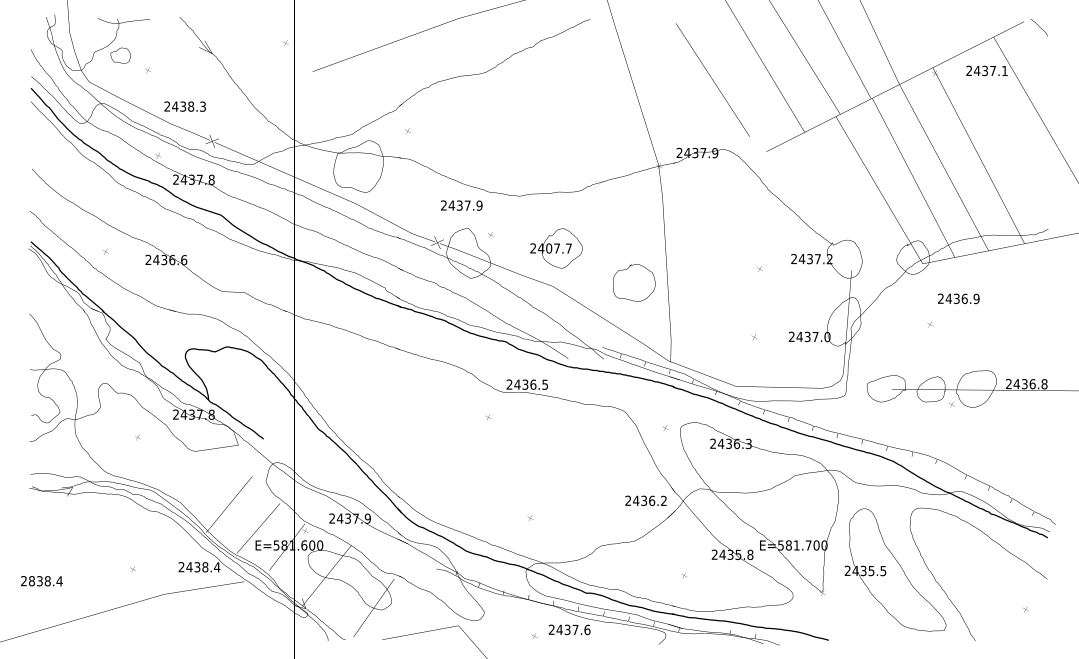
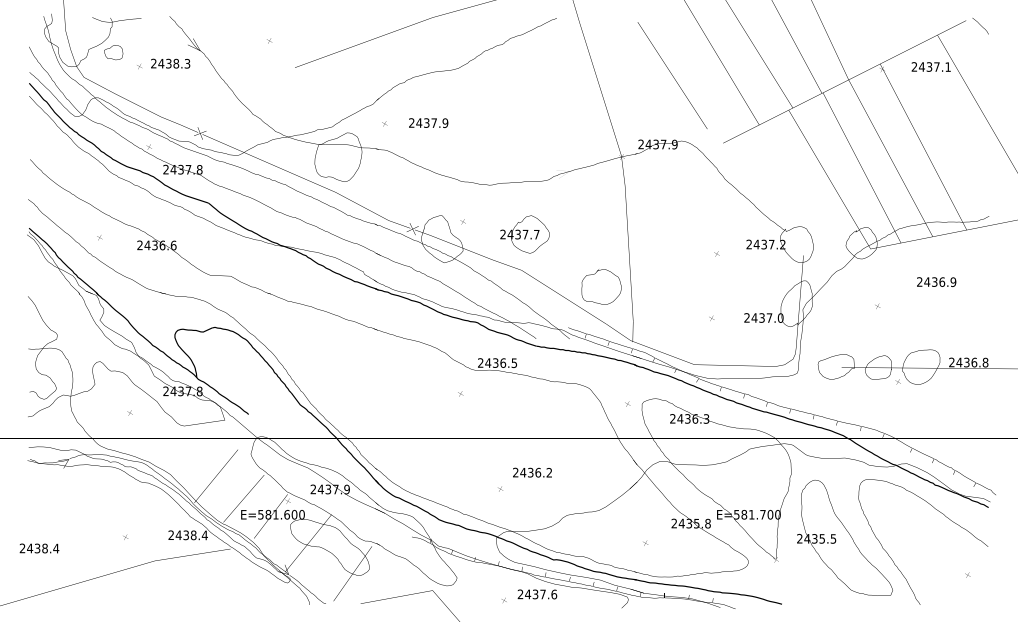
text: (184, 106) -> (170, 63), moved
text: (461, 204) -> (428, 122), moved
text: (548, 248) -> (517, 234), 2407.7 -> 2437.7
part: (634, 282) -> (601, 286), moved
text: (958, 298) -> (936, 281), moved
text: (646, 500) -> (532, 472), moved
text: (32, 581) -> (30, 548), 2838.4 -> 2438.4

